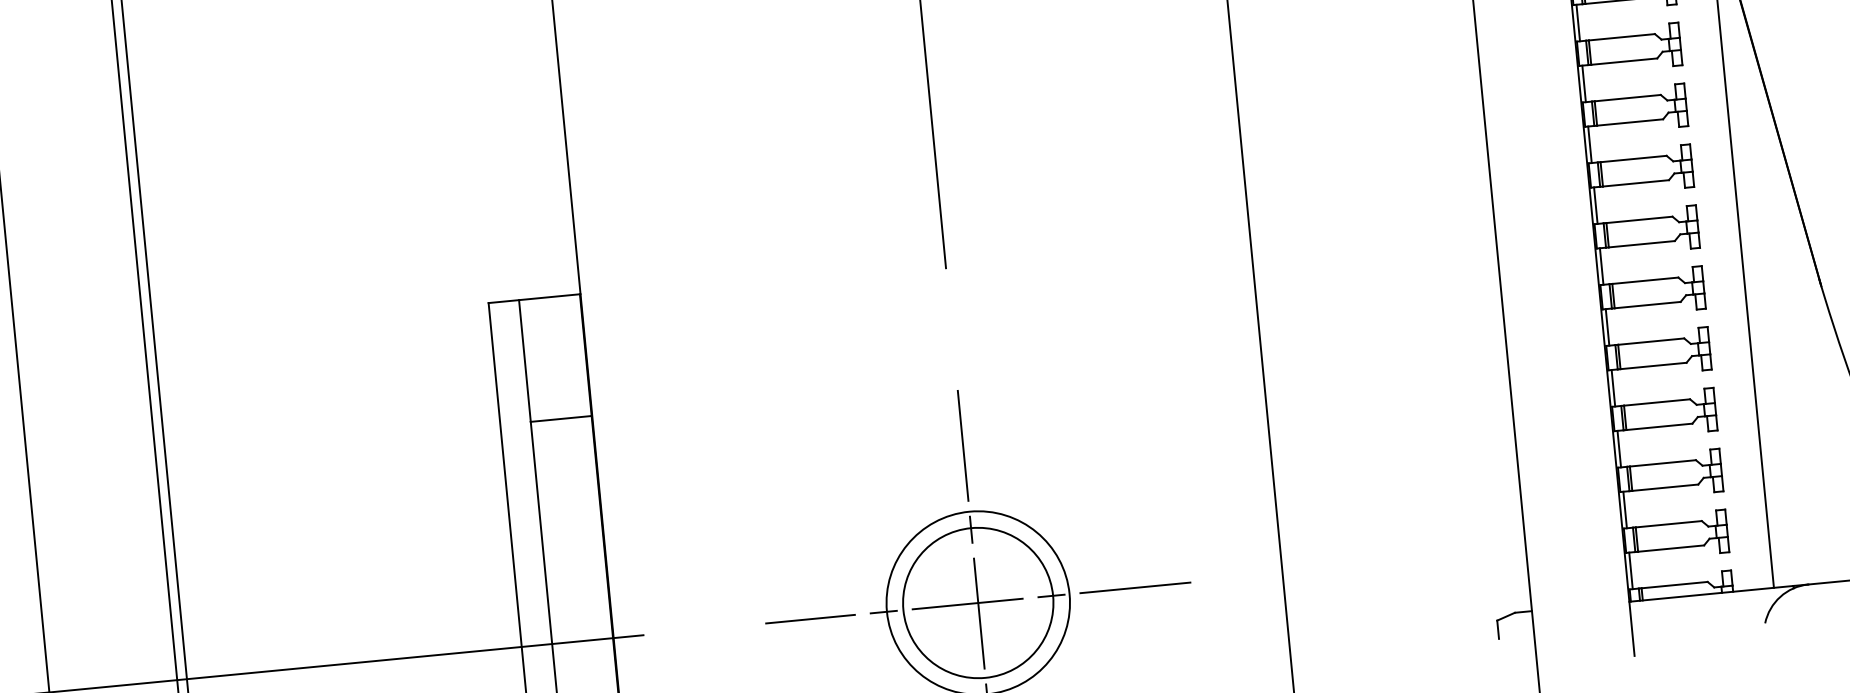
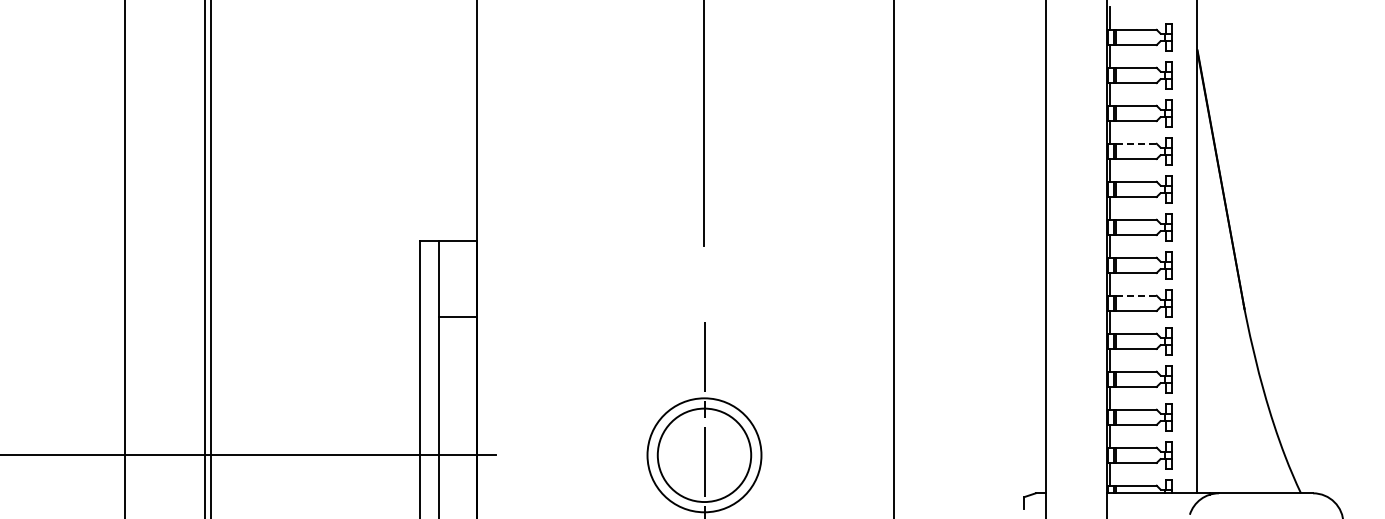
line: (1622, 36) -> (1136, 143), solid -> dashed
line: (1645, 280) -> (1136, 295), solid -> dashed
line: (978, 603) -> (704, 455), removed

